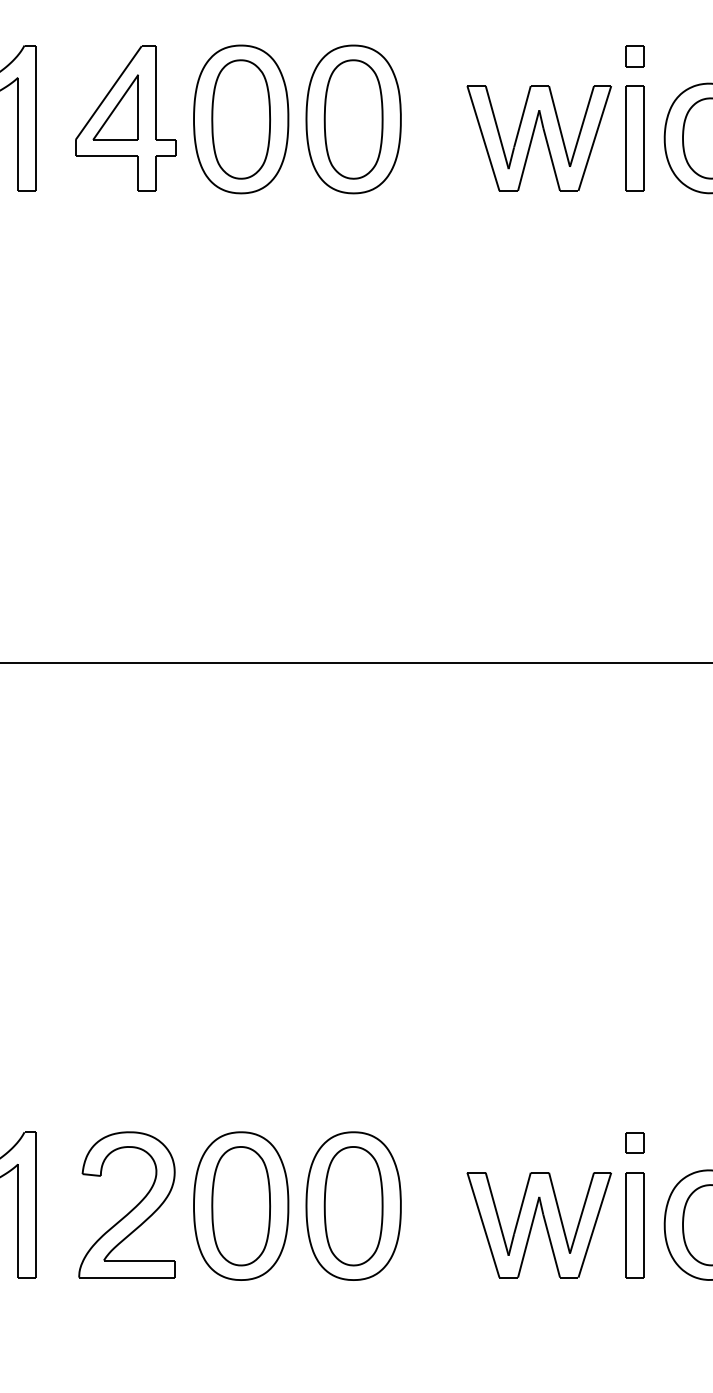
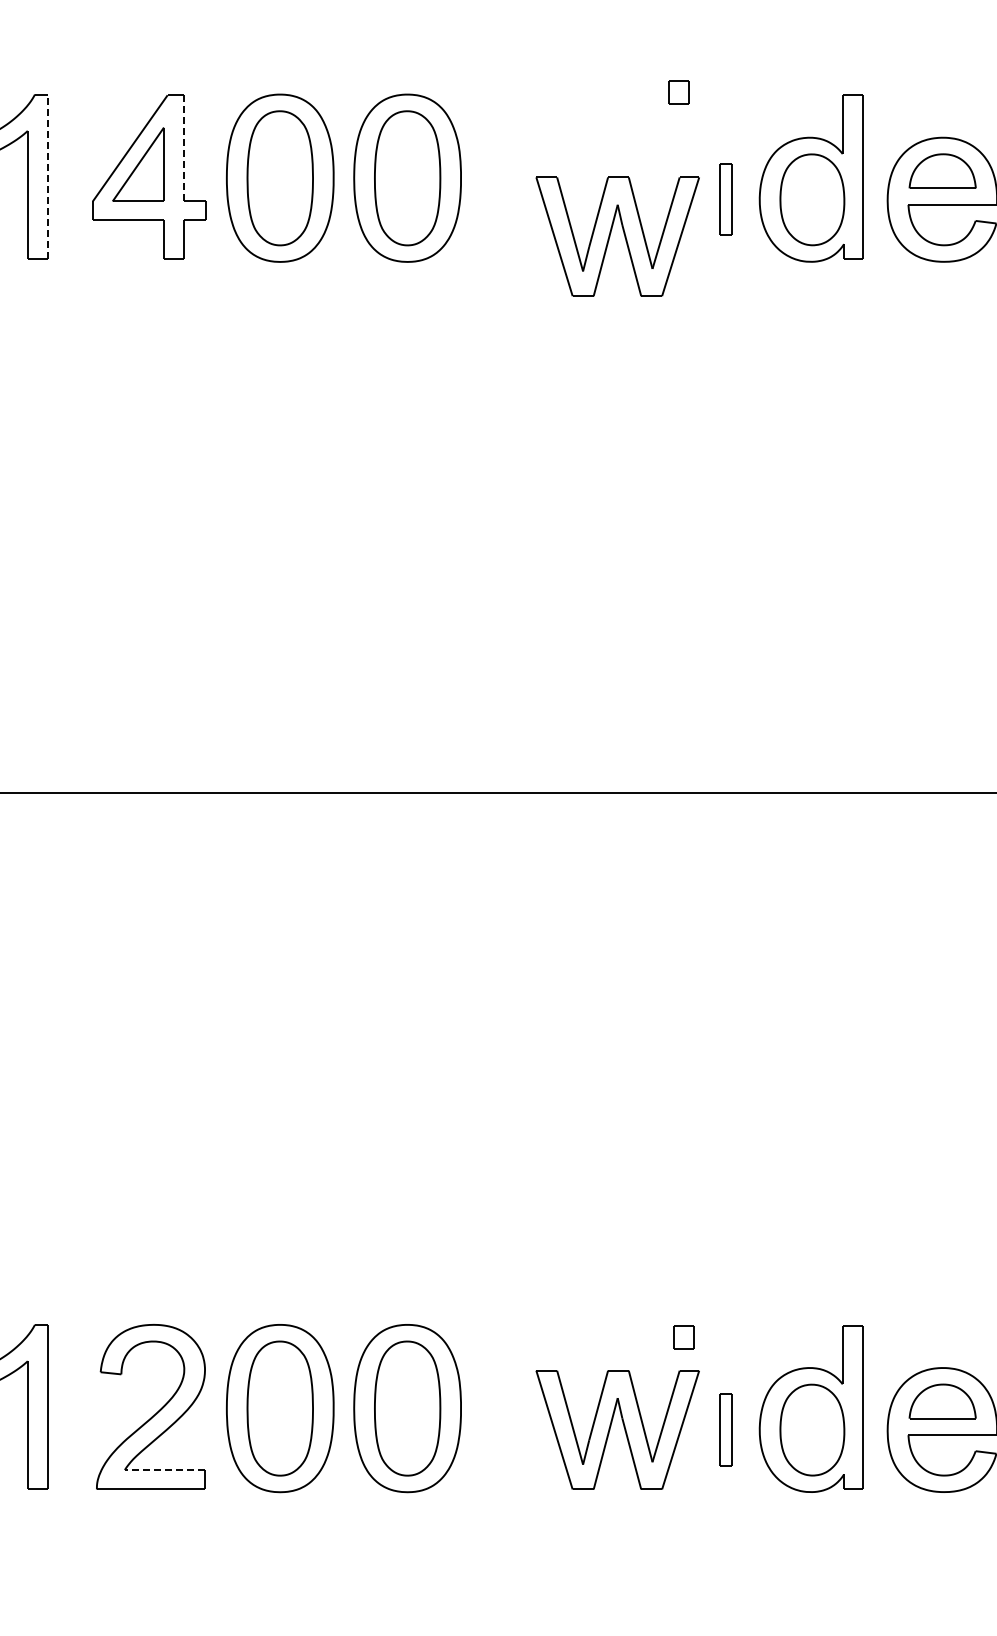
part: (634, 56) -> (678, 92), moved
line: (156, 92) -> (184, 147), solid -> dashed
line: (35, 117) -> (47, 176), solid -> dashed
part: (544, 136) -> (623, 234), moved
part: (634, 138) -> (725, 199), size x0.6
part: (634, 1143) -> (683, 1337), moved
part: (634, 1224) -> (725, 1429), size x0.6
line: (138, 1260) -> (164, 1470), solid -> dashed

